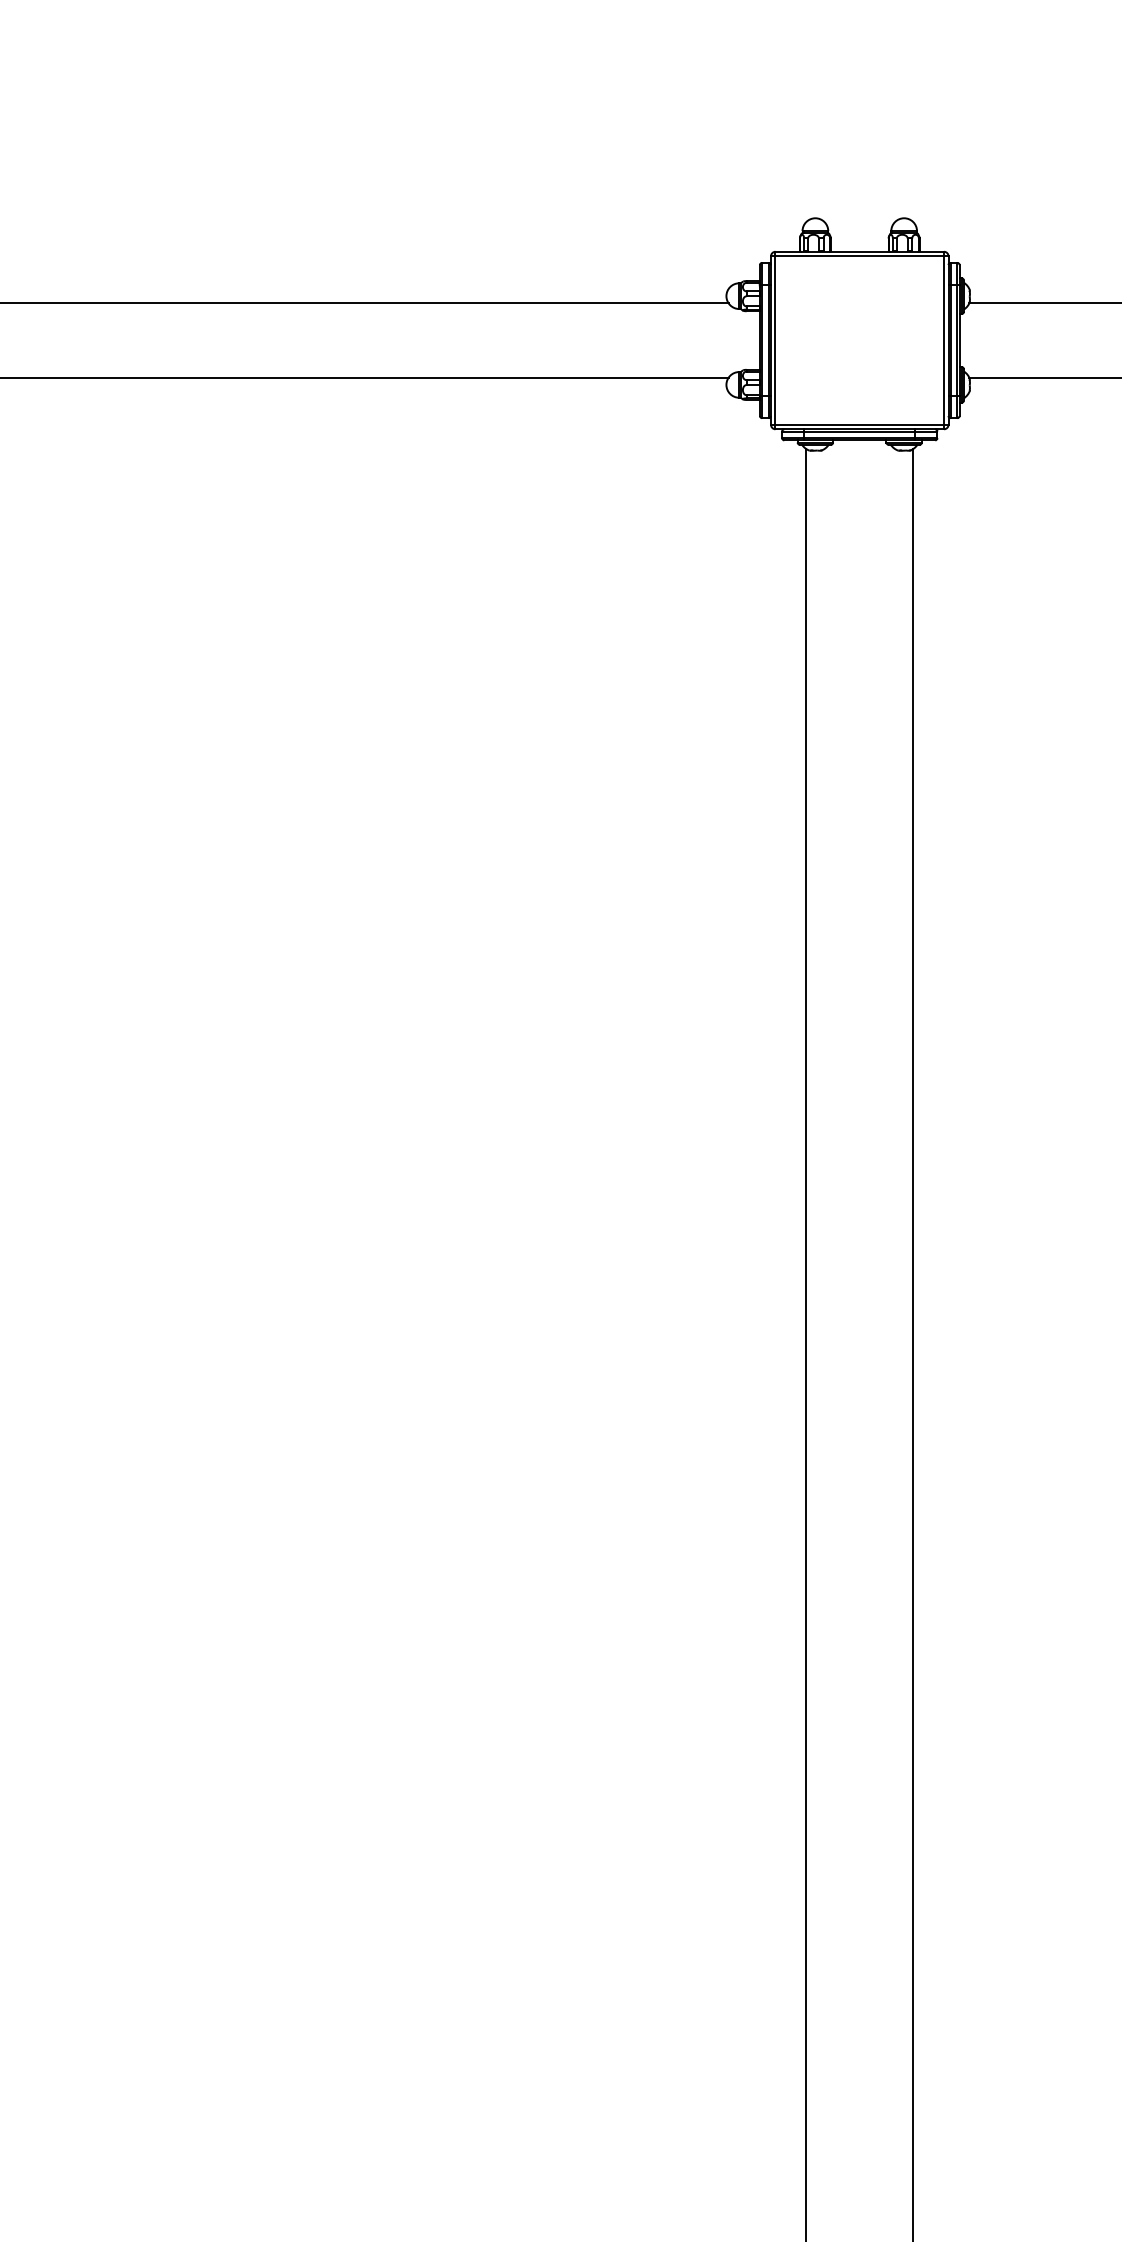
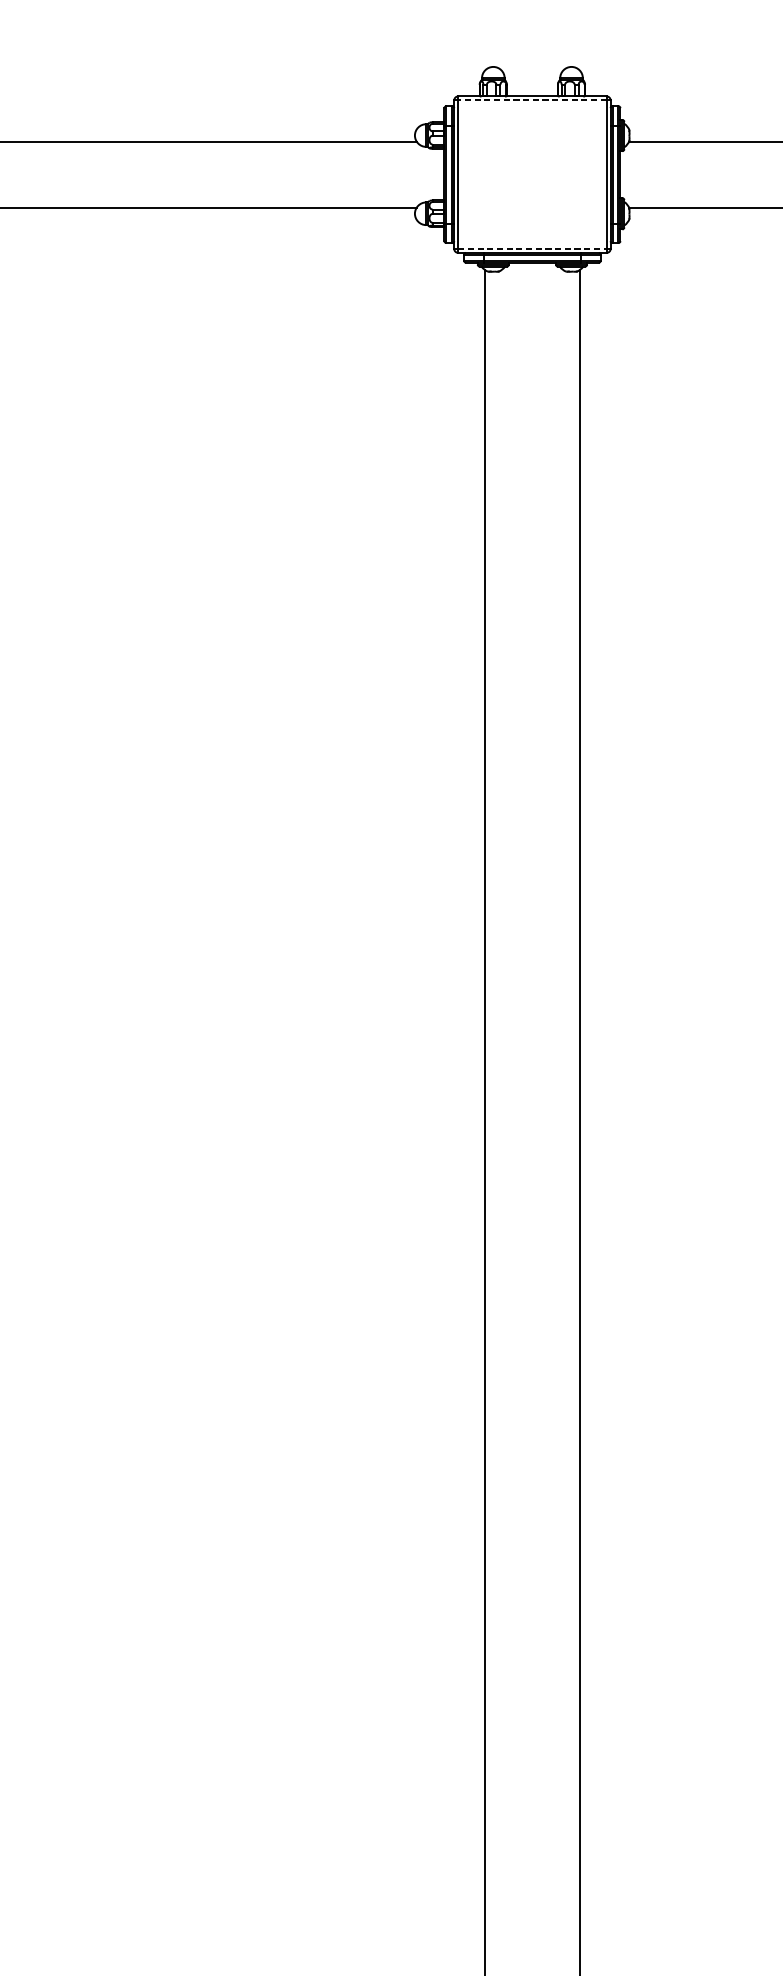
line: (859, 256) -> (532, 100), solid -> dashed
line: (860, 424) -> (533, 248), solid -> dashed

